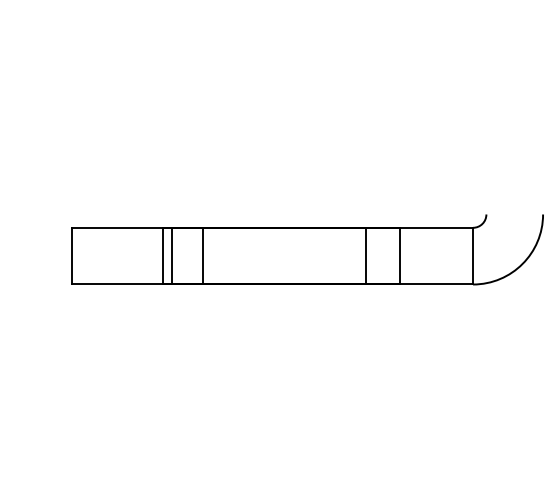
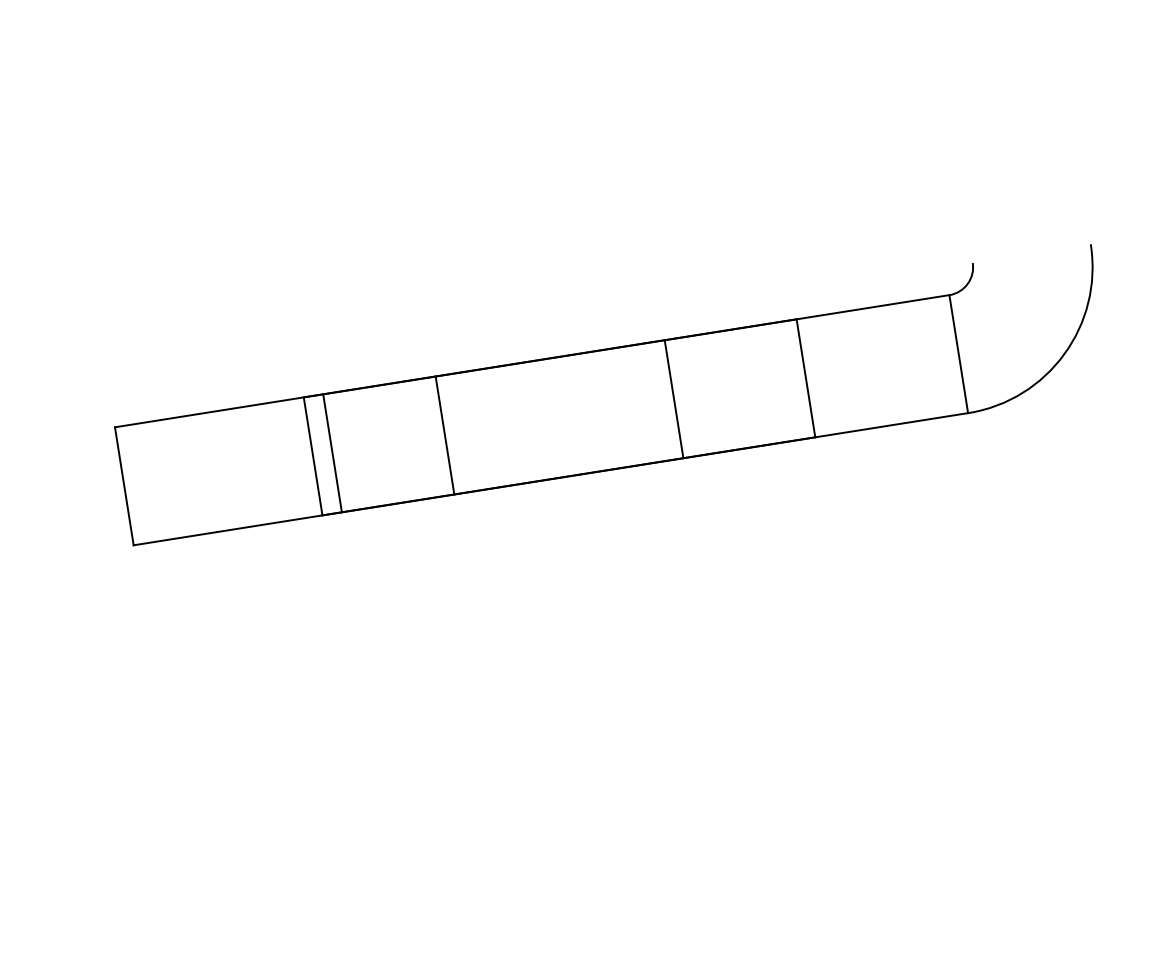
line: (203, 255) -> (445, 434), moved
line: (366, 255) -> (674, 397), moved

